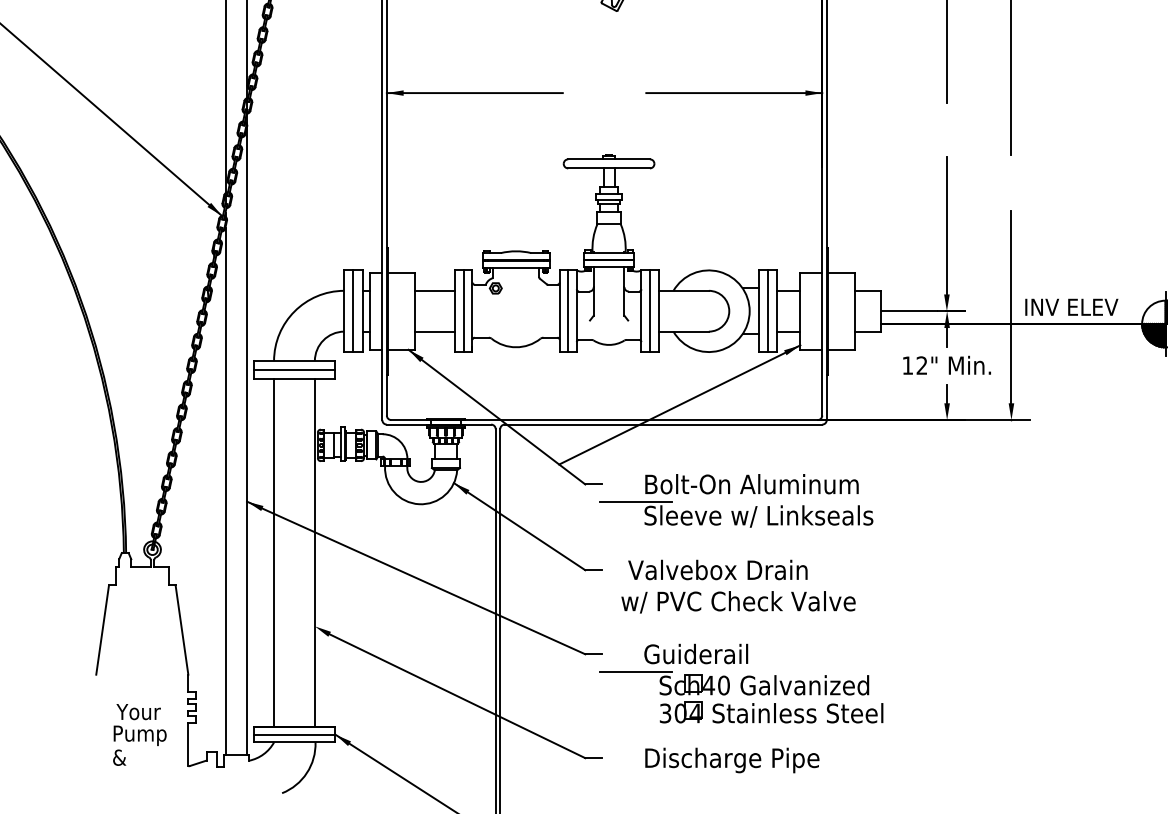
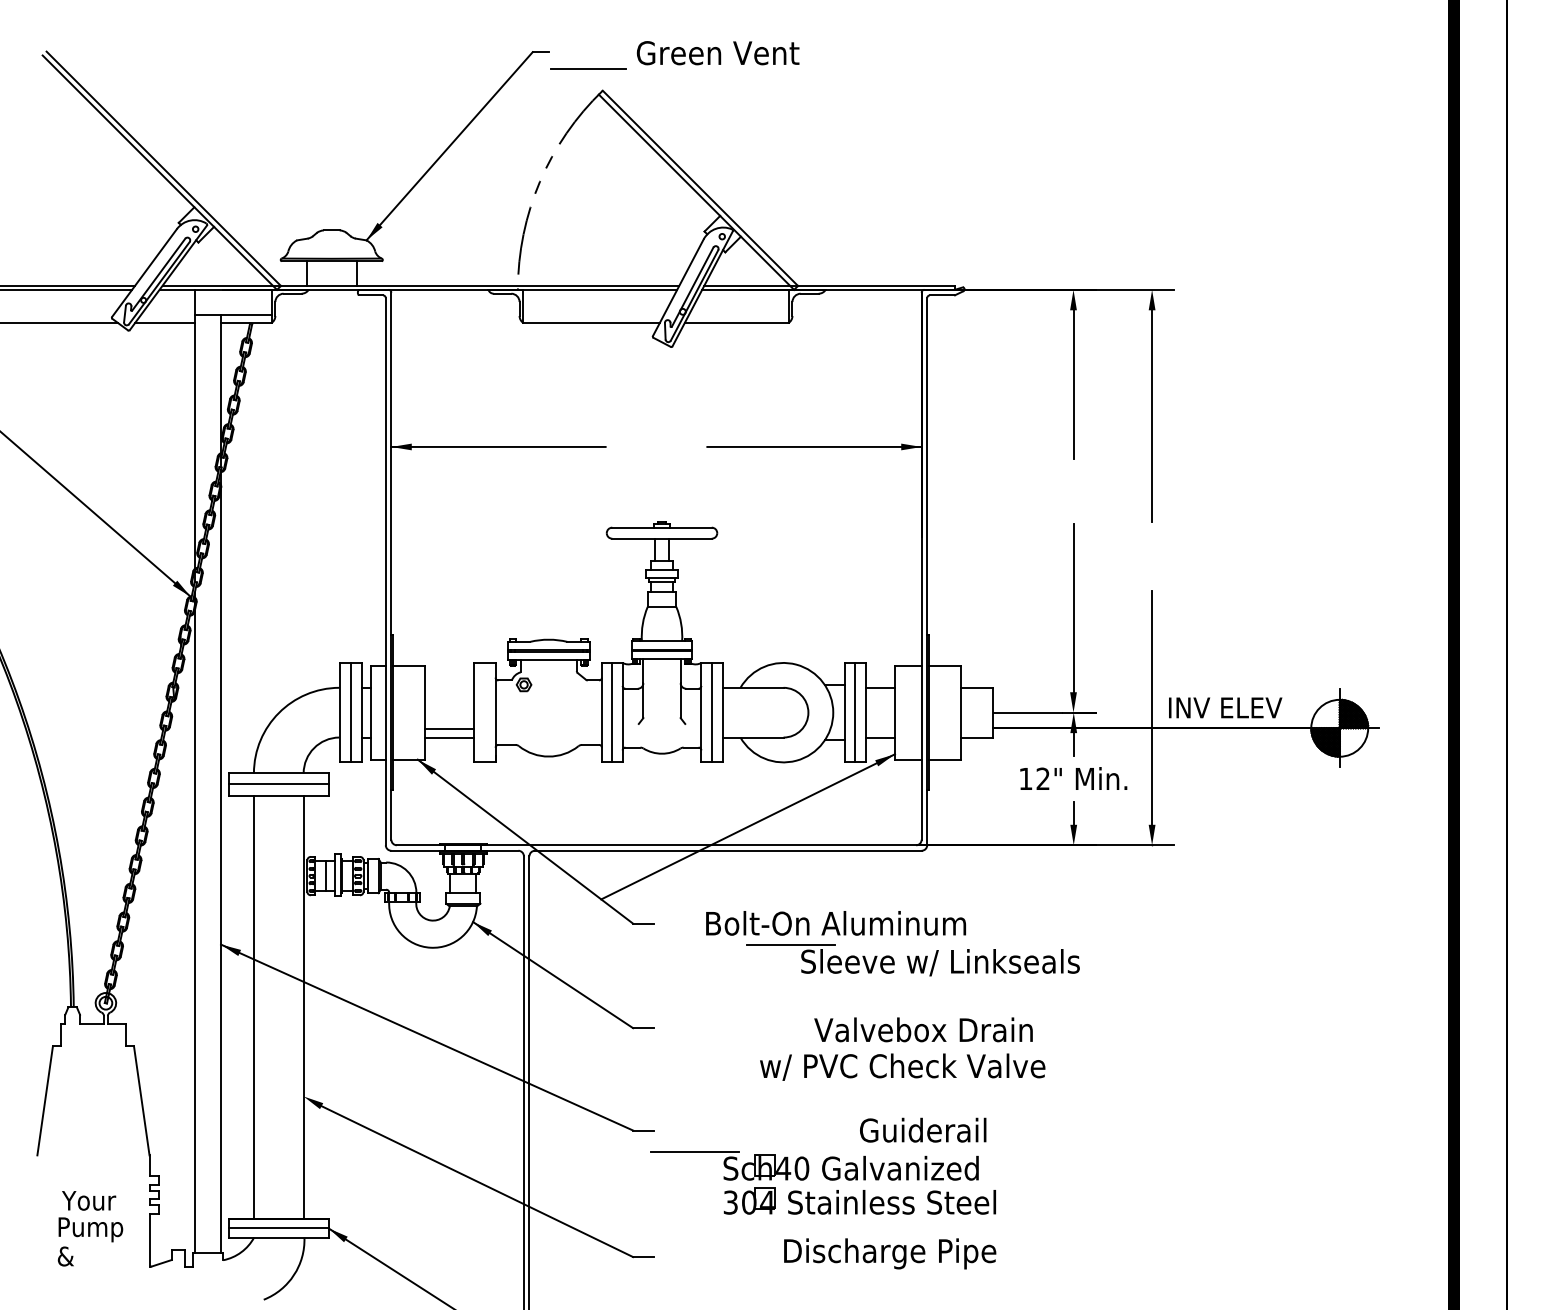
line: (434, 290) -> (449, 728), moved
line: (464, 311) -> (485, 712), removed
part: (735, 514) -> (912, 960), moved
text: (717, 569) -> (923, 1029), moved
text: (738, 601) -> (902, 1066), moved
text: (696, 653) -> (923, 1129), moved
text: (732, 760) -> (890, 1253), moved

